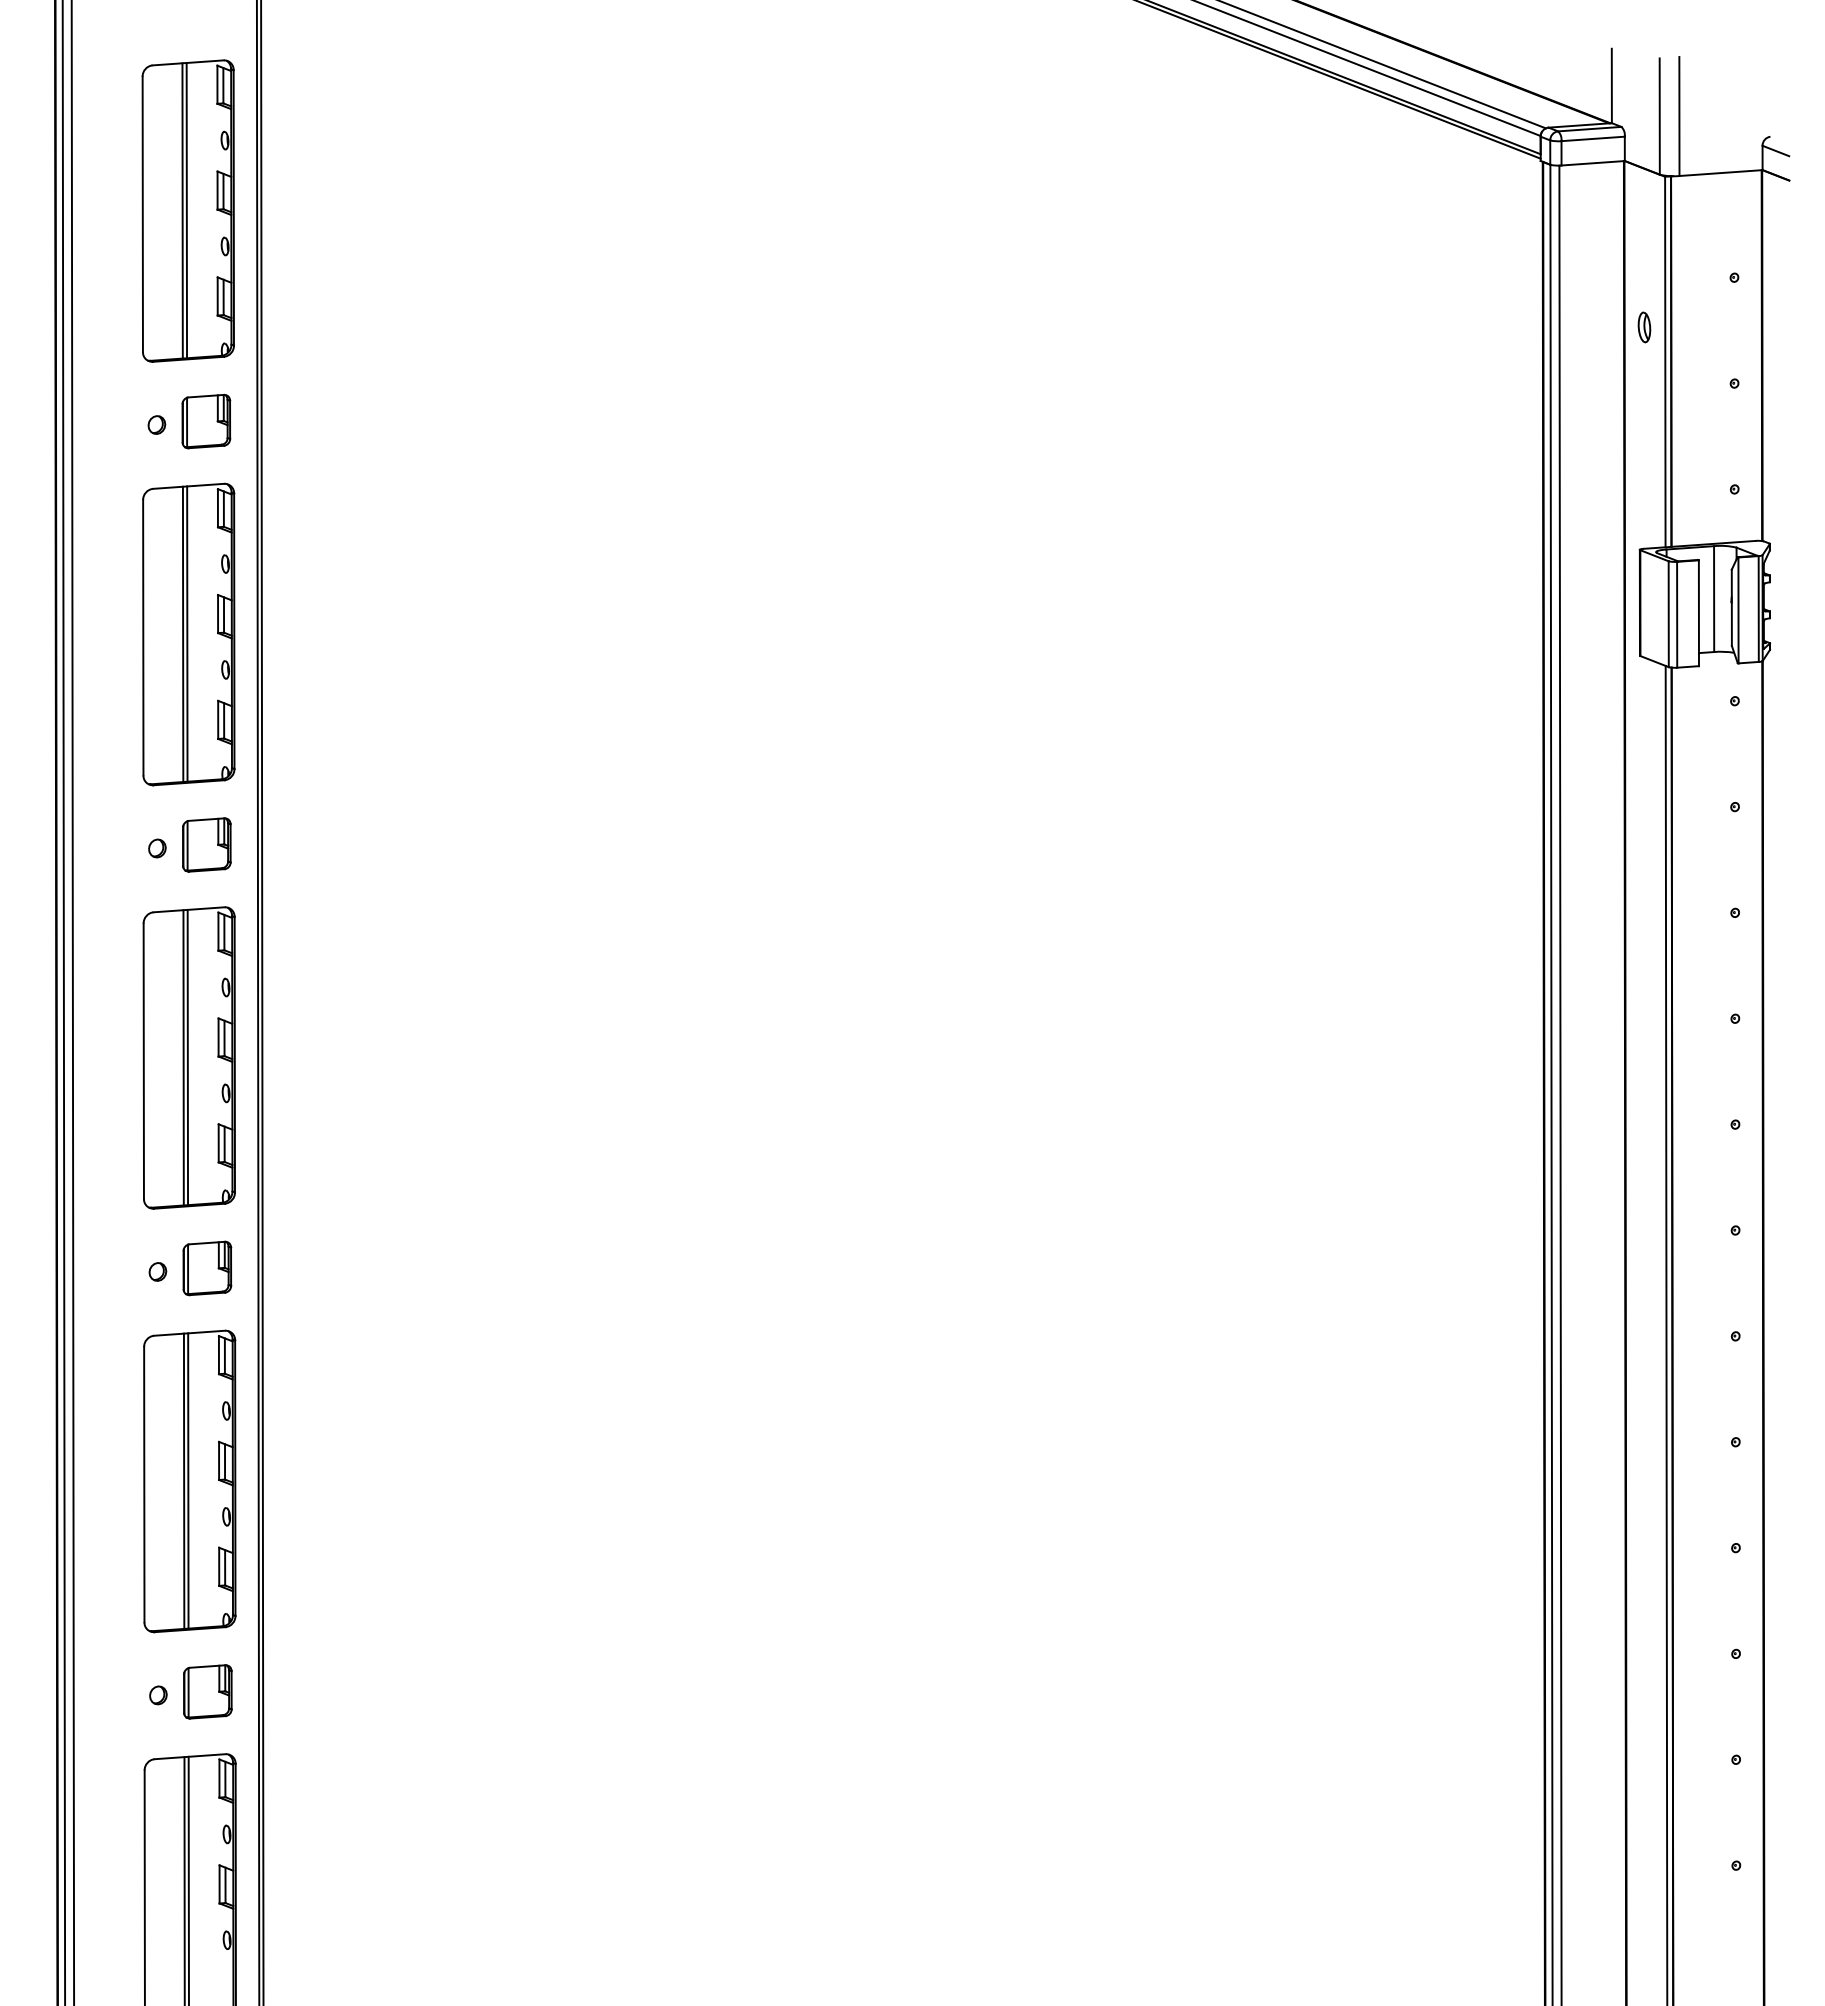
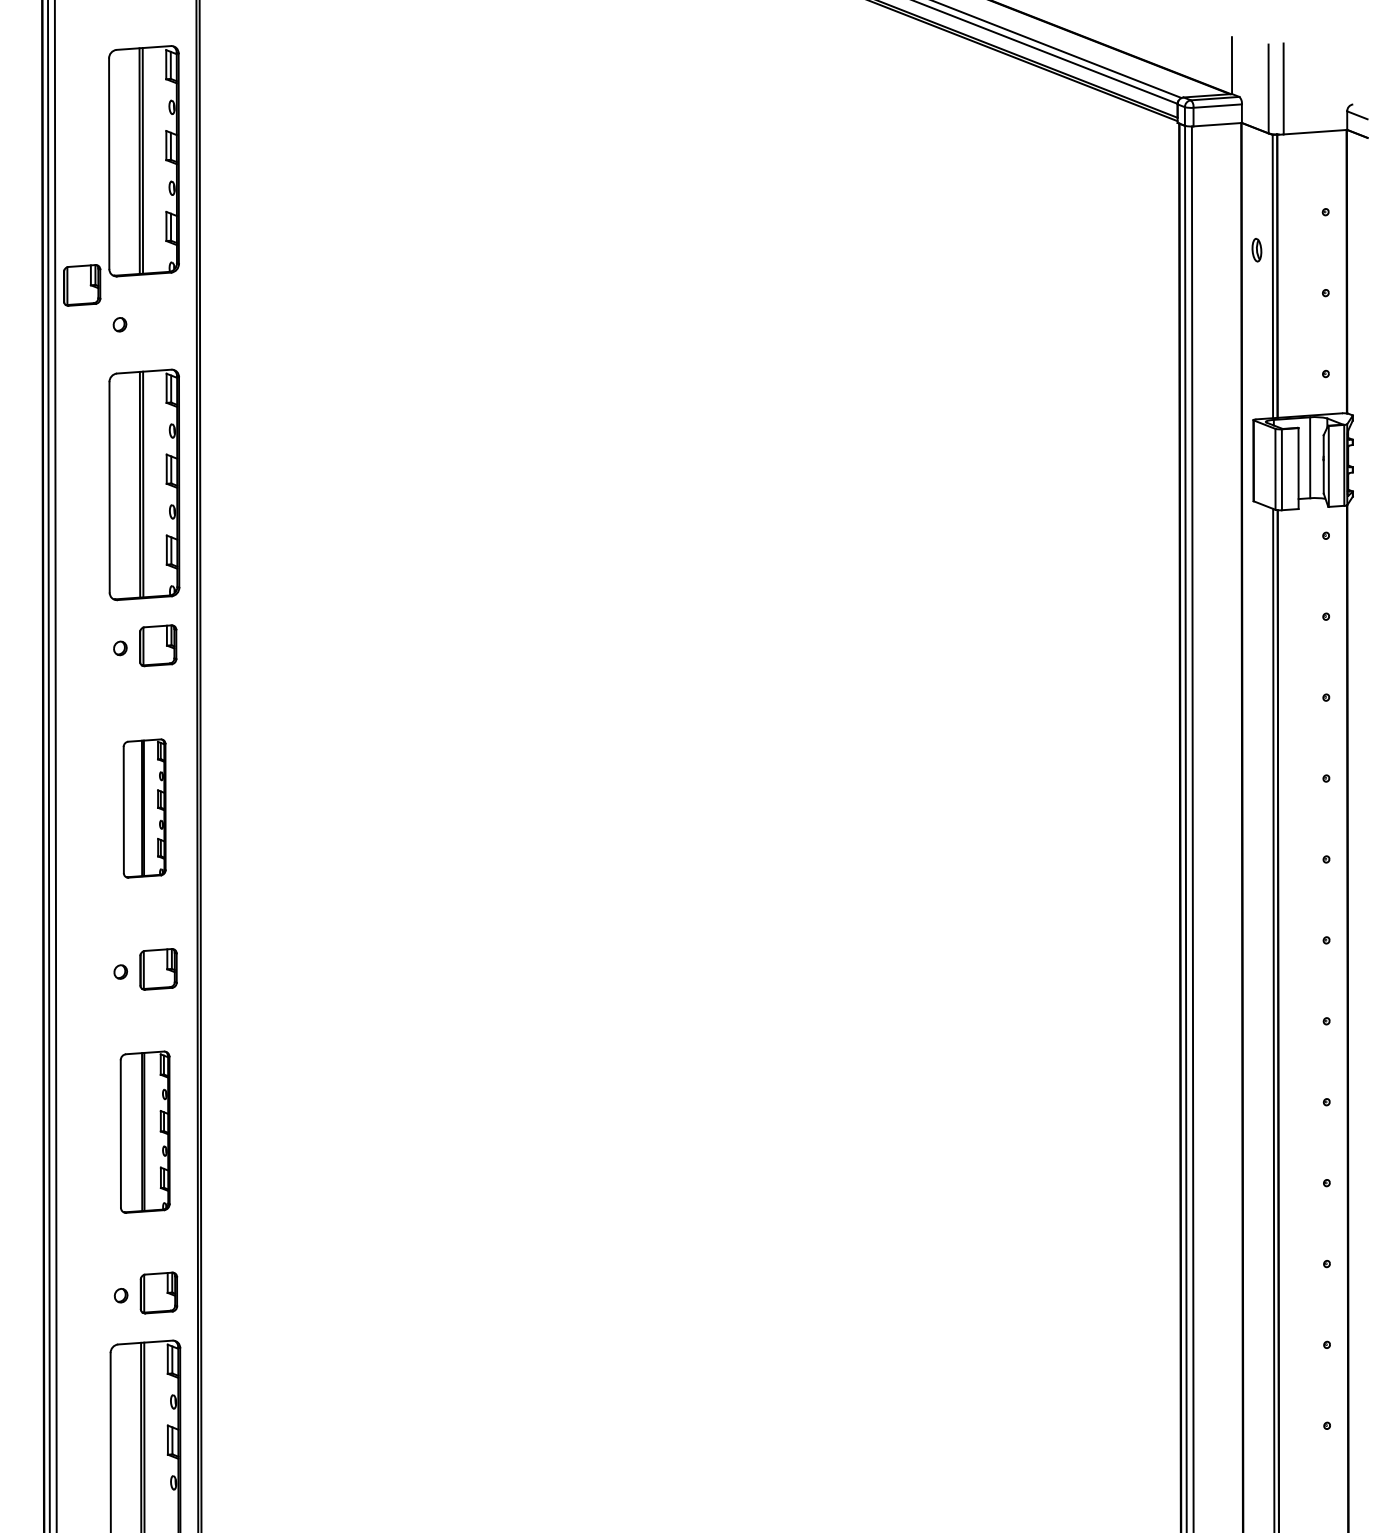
part: (206, 421) -> (82, 285), moved
part: (188, 1057) -> (144, 808), size x0.6
part: (189, 1481) -> (144, 1132), size x0.7

